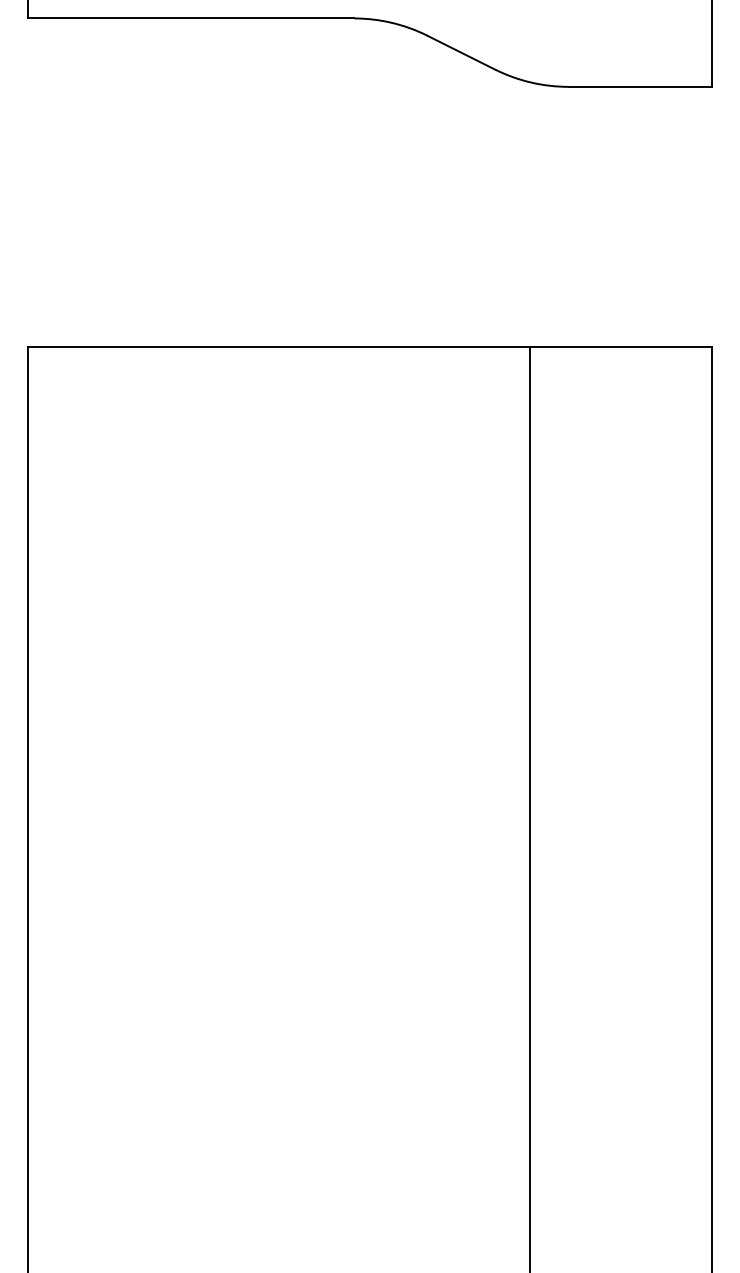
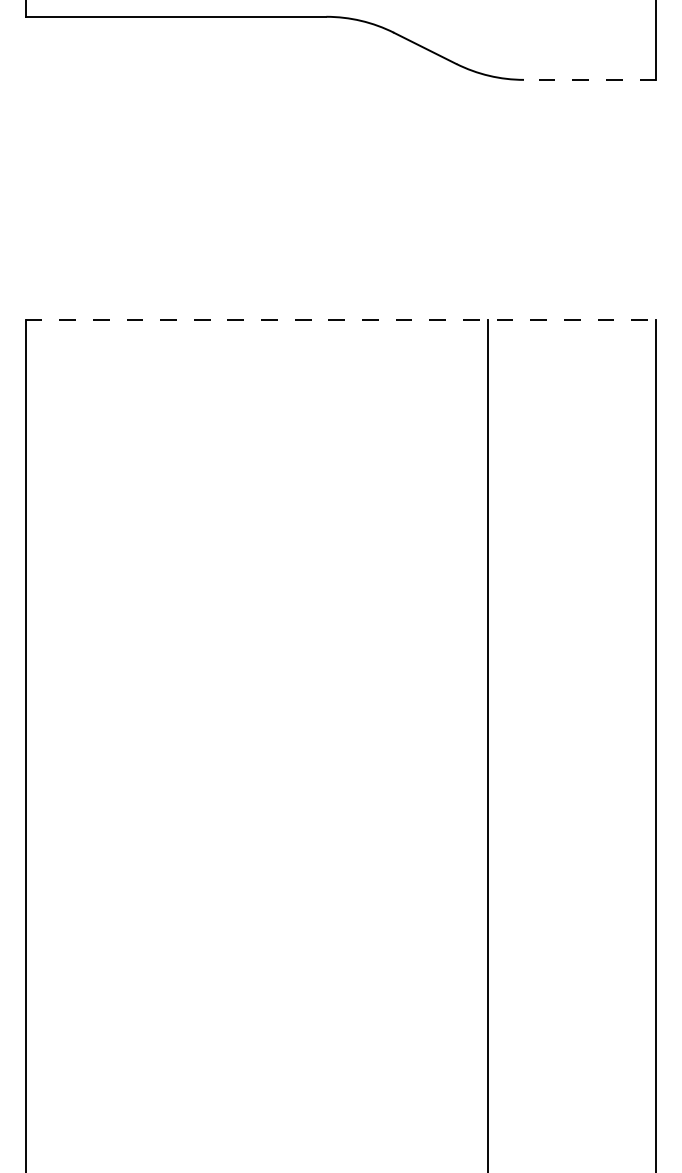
line: (639, 86) -> (589, 79), solid -> dashed
line: (370, 346) -> (341, 319), solid -> dashed

